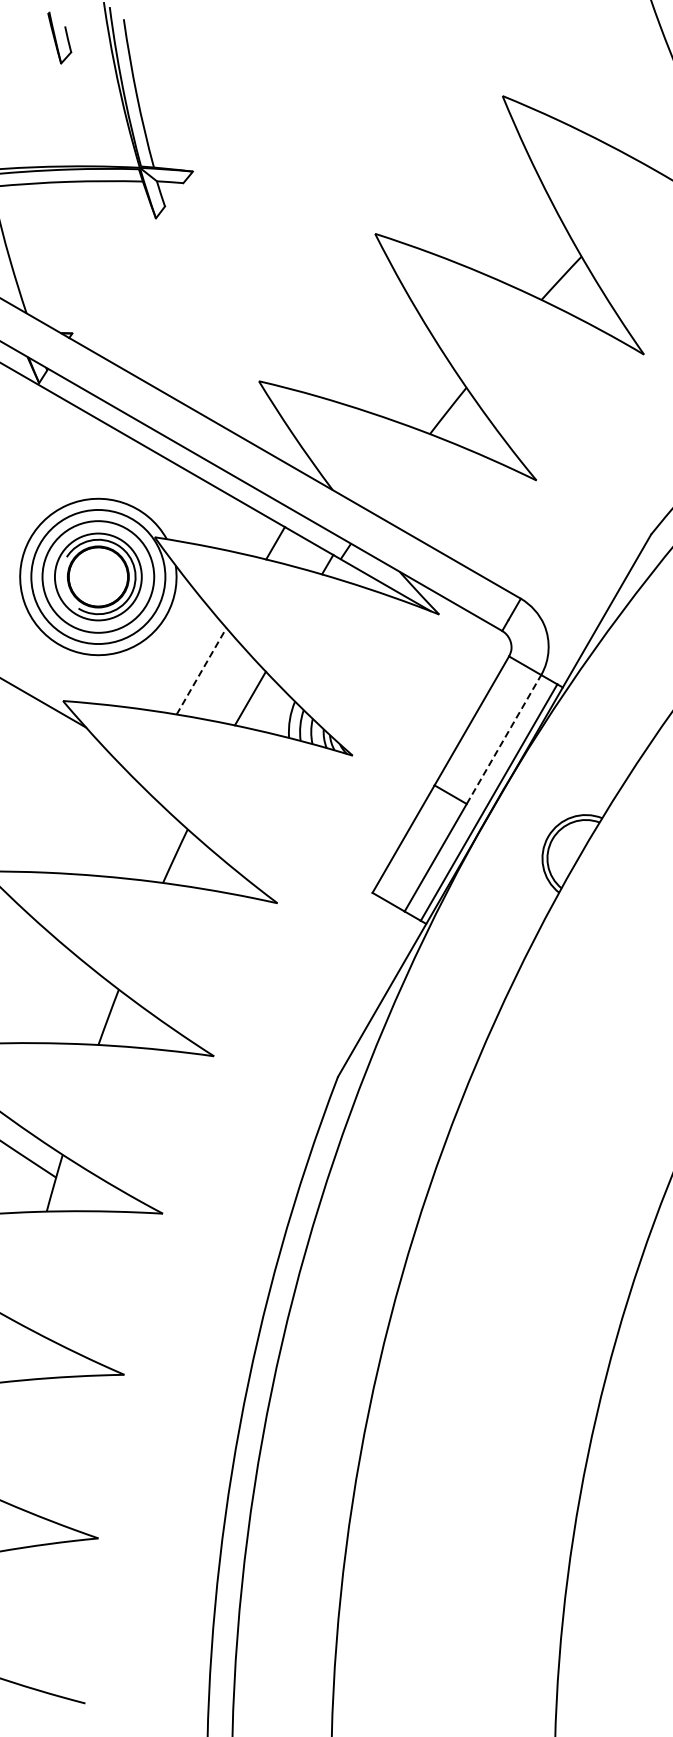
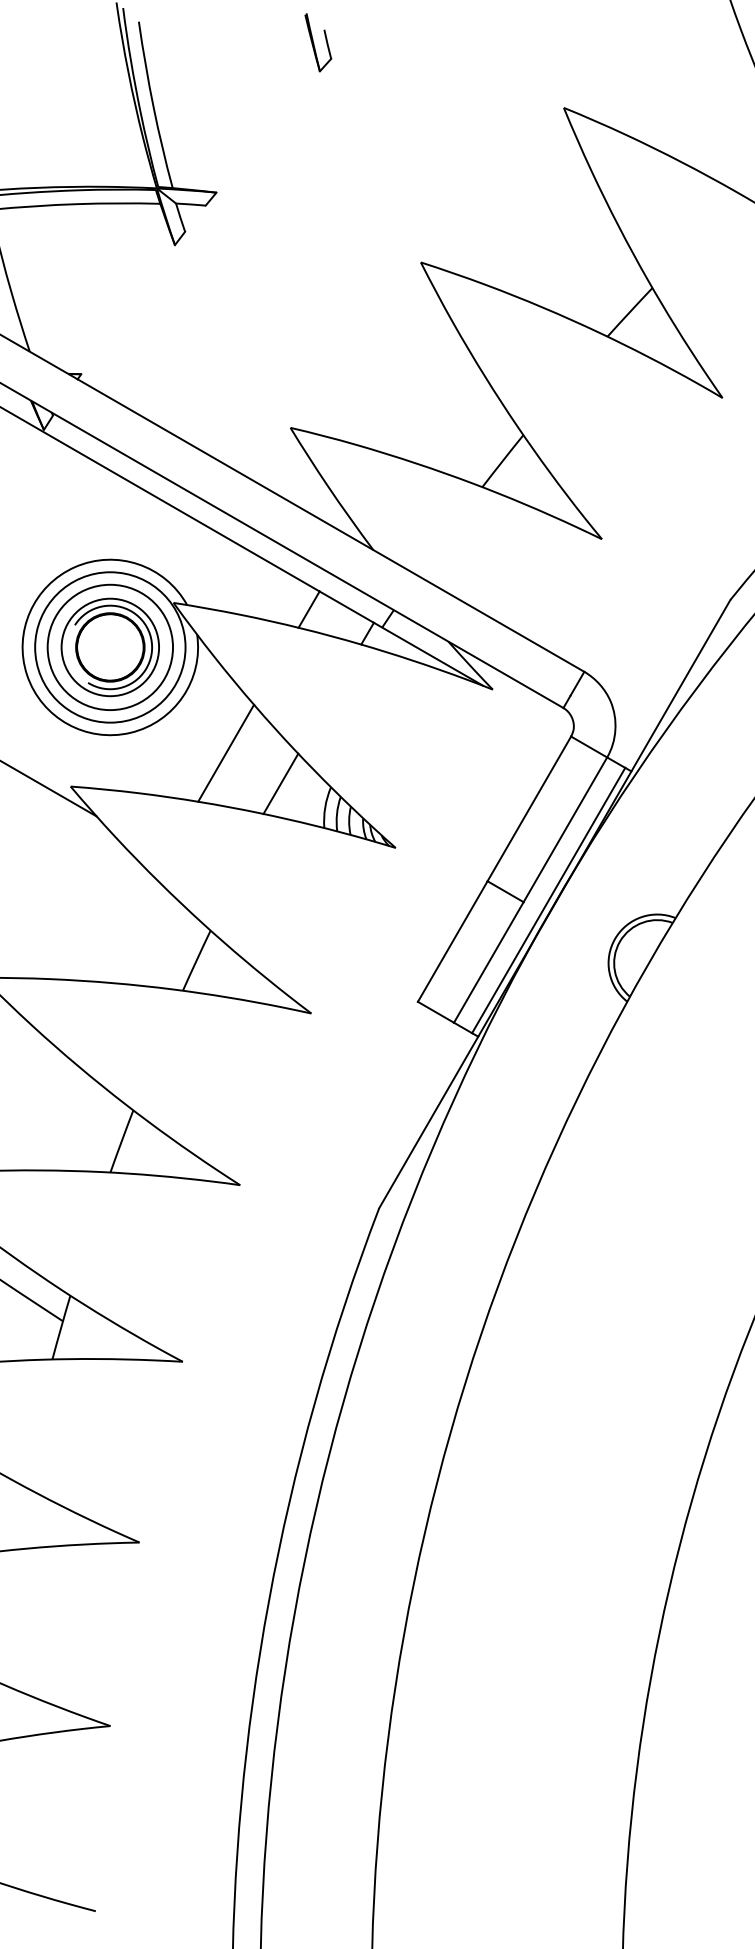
part: (59, 37) -> (318, 42), moved
line: (201, 671) -> (226, 753), dashed -> solid
line: (504, 739) -> (565, 829), dashed -> solid

